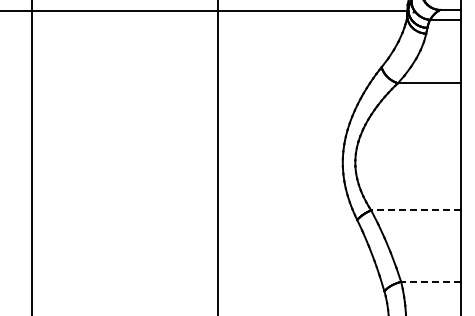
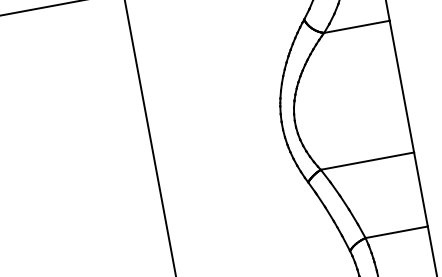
line: (415, 210) -> (366, 161), dashed -> solid
line: (430, 281) -> (395, 232), dashed -> solid

